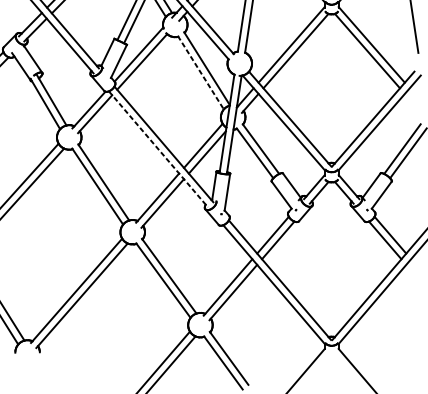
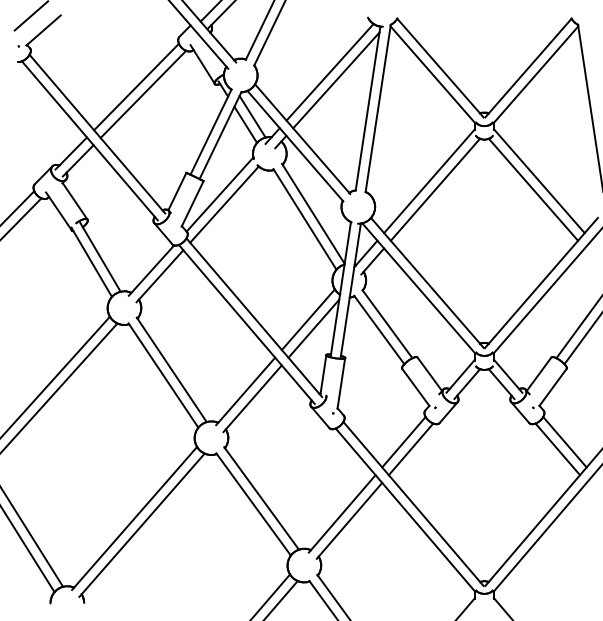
line: (201, 72) -> (305, 219), dashed -> solid
line: (158, 149) -> (246, 324), dashed -> solid

